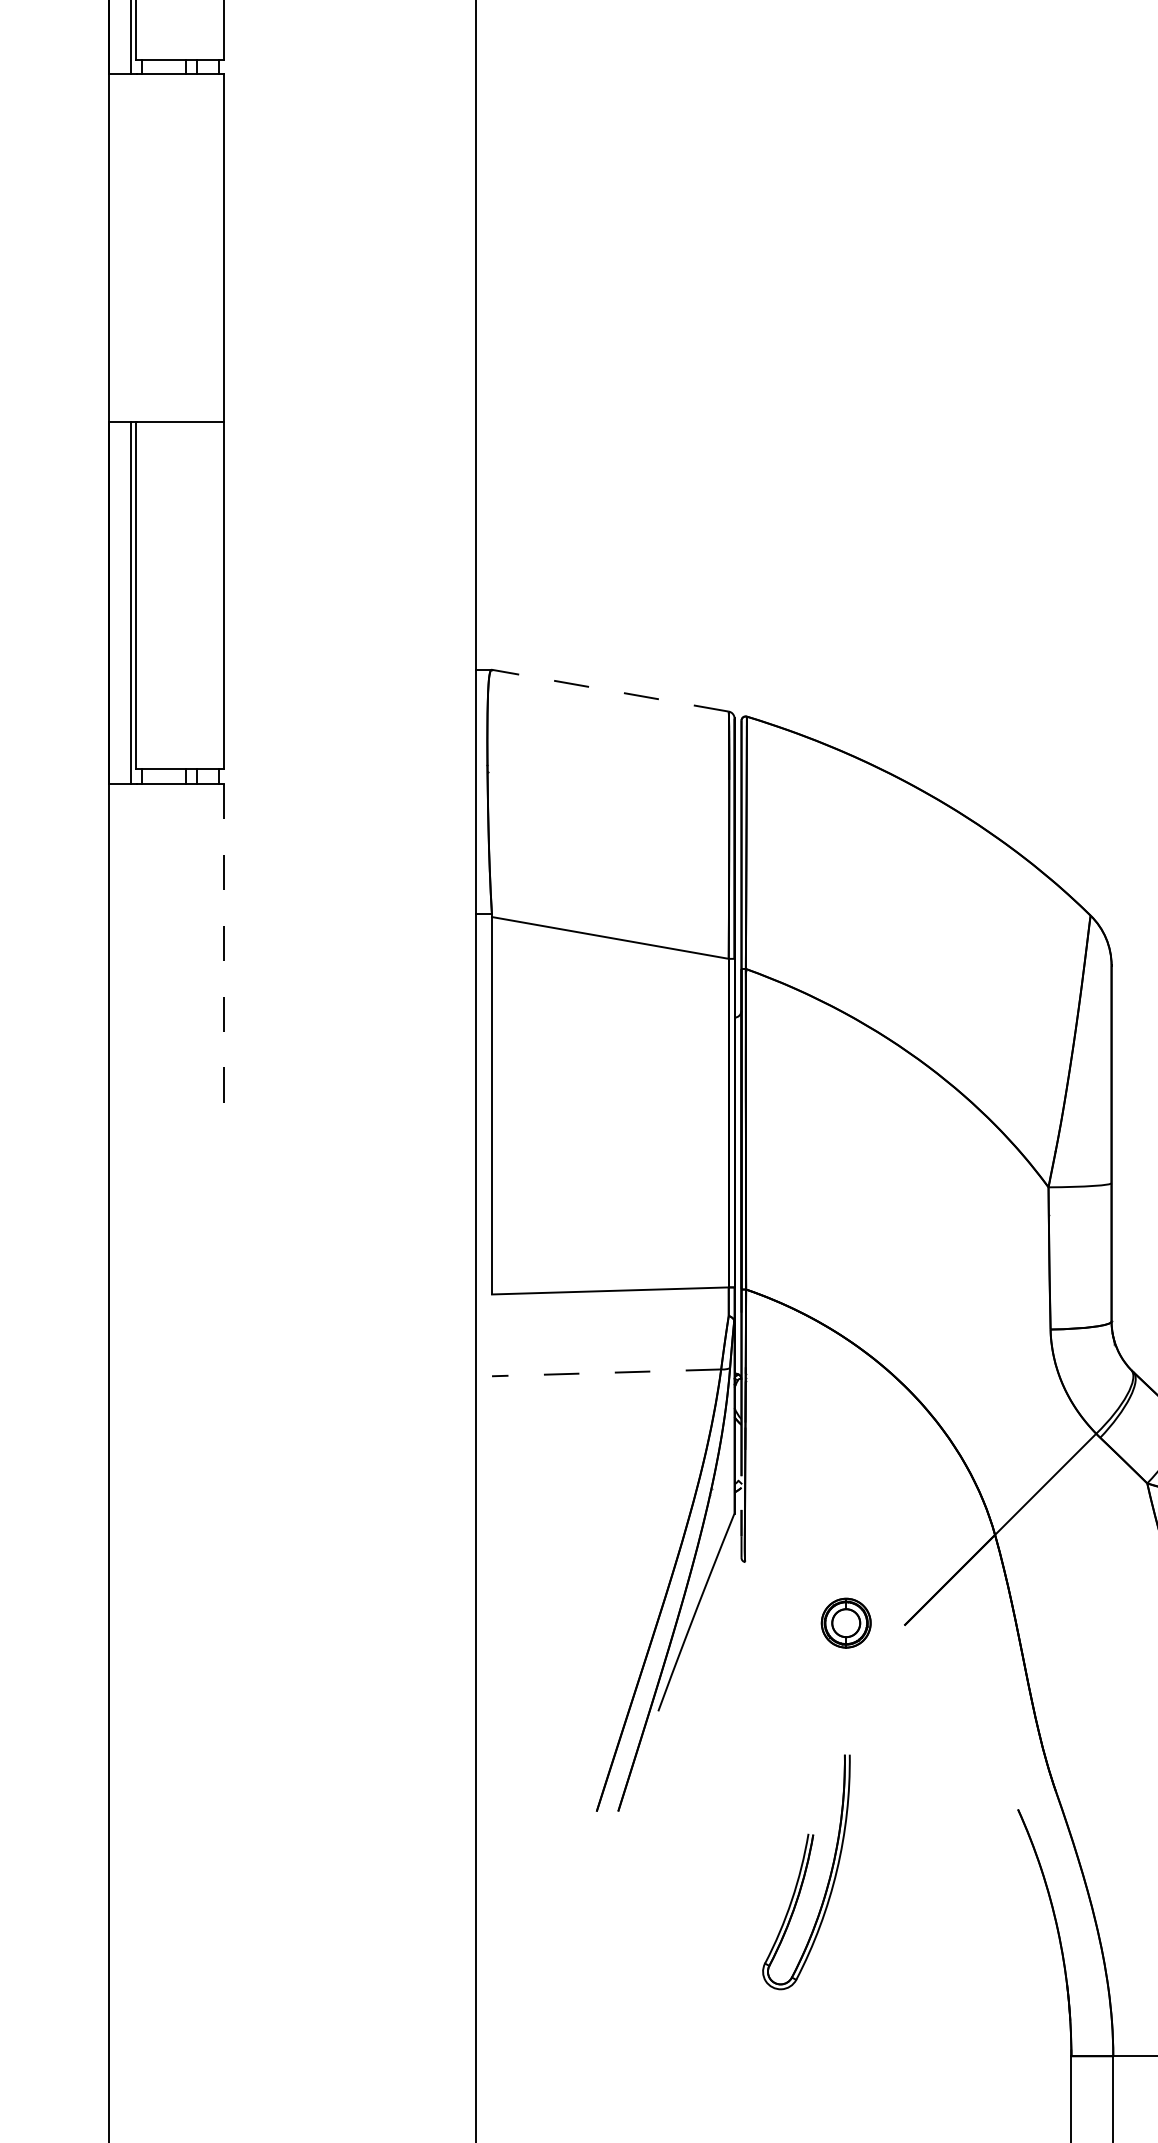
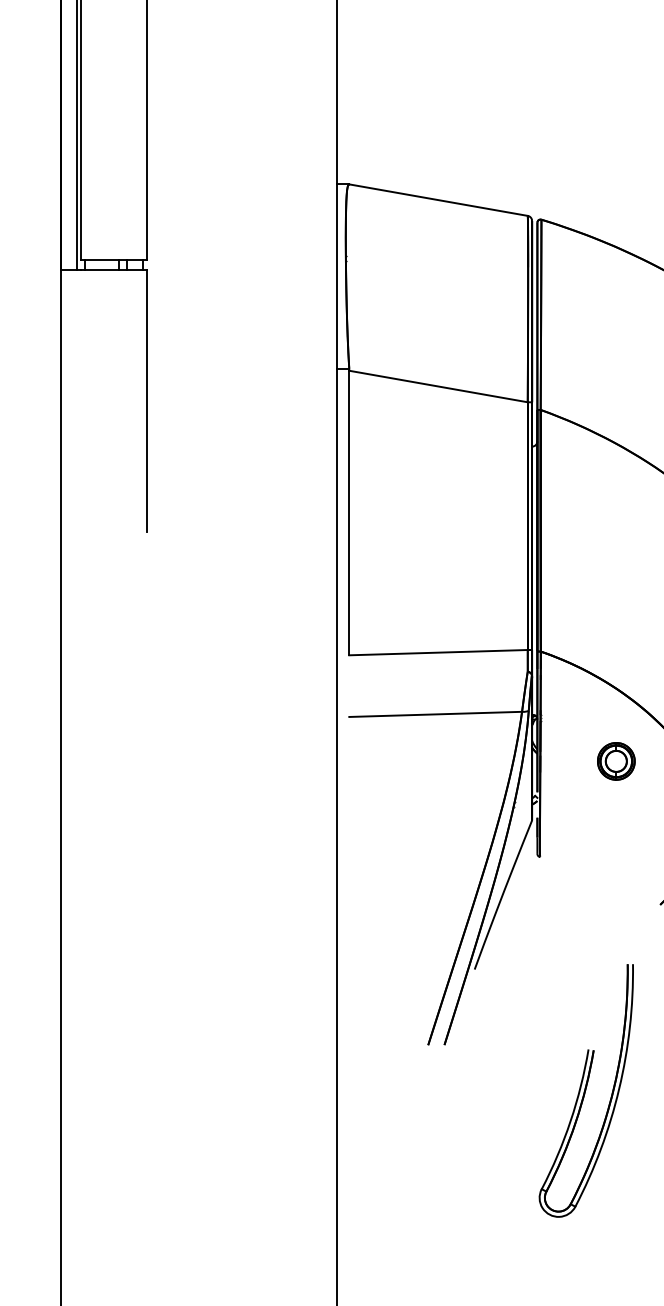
line: (609, 690) -> (437, 199), dashed -> solid
line: (224, 957) -> (147, 401), dashed -> solid
line: (606, 1372) -> (435, 714), dashed -> solid
part: (845, 1622) -> (615, 760), moved
part: (806, 1872) -> (586, 1091), size x1.43

